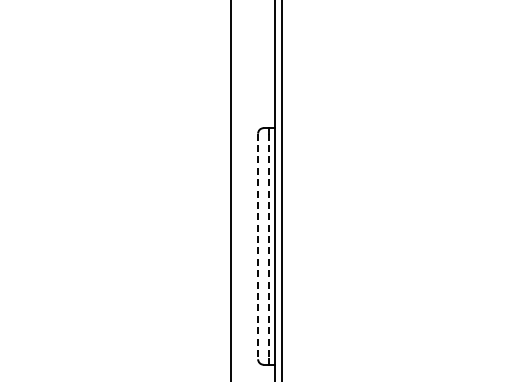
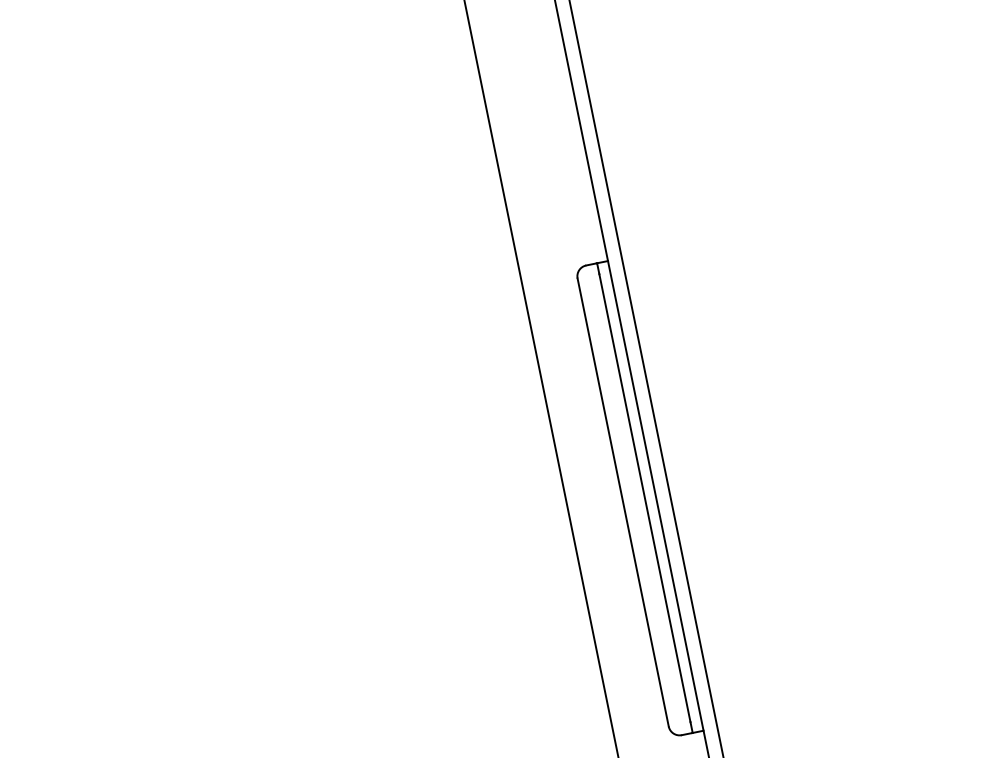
line: (258, 246) -> (623, 502), dashed -> solid
line: (269, 246) -> (645, 497), dashed -> solid

